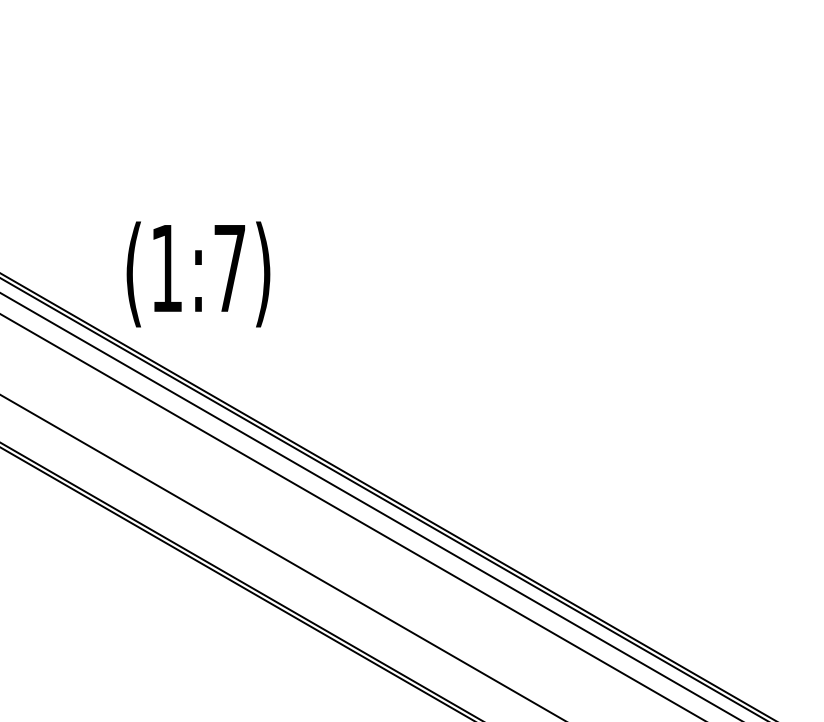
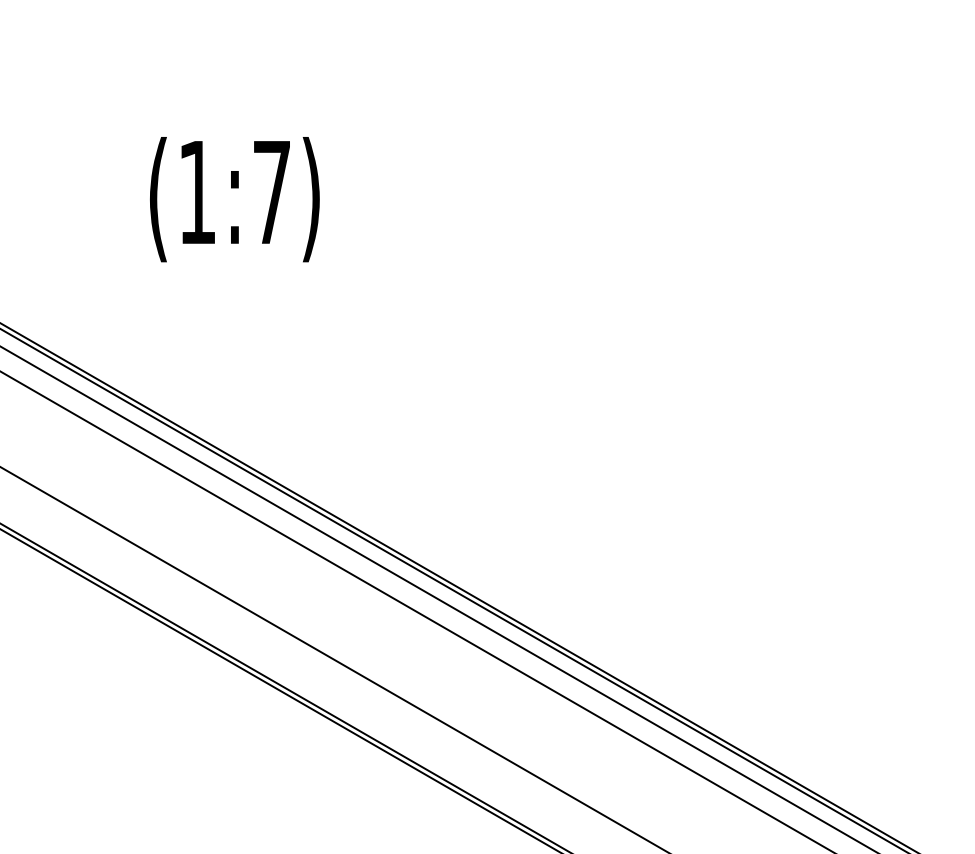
text: (198, 274) -> (234, 199), moved

